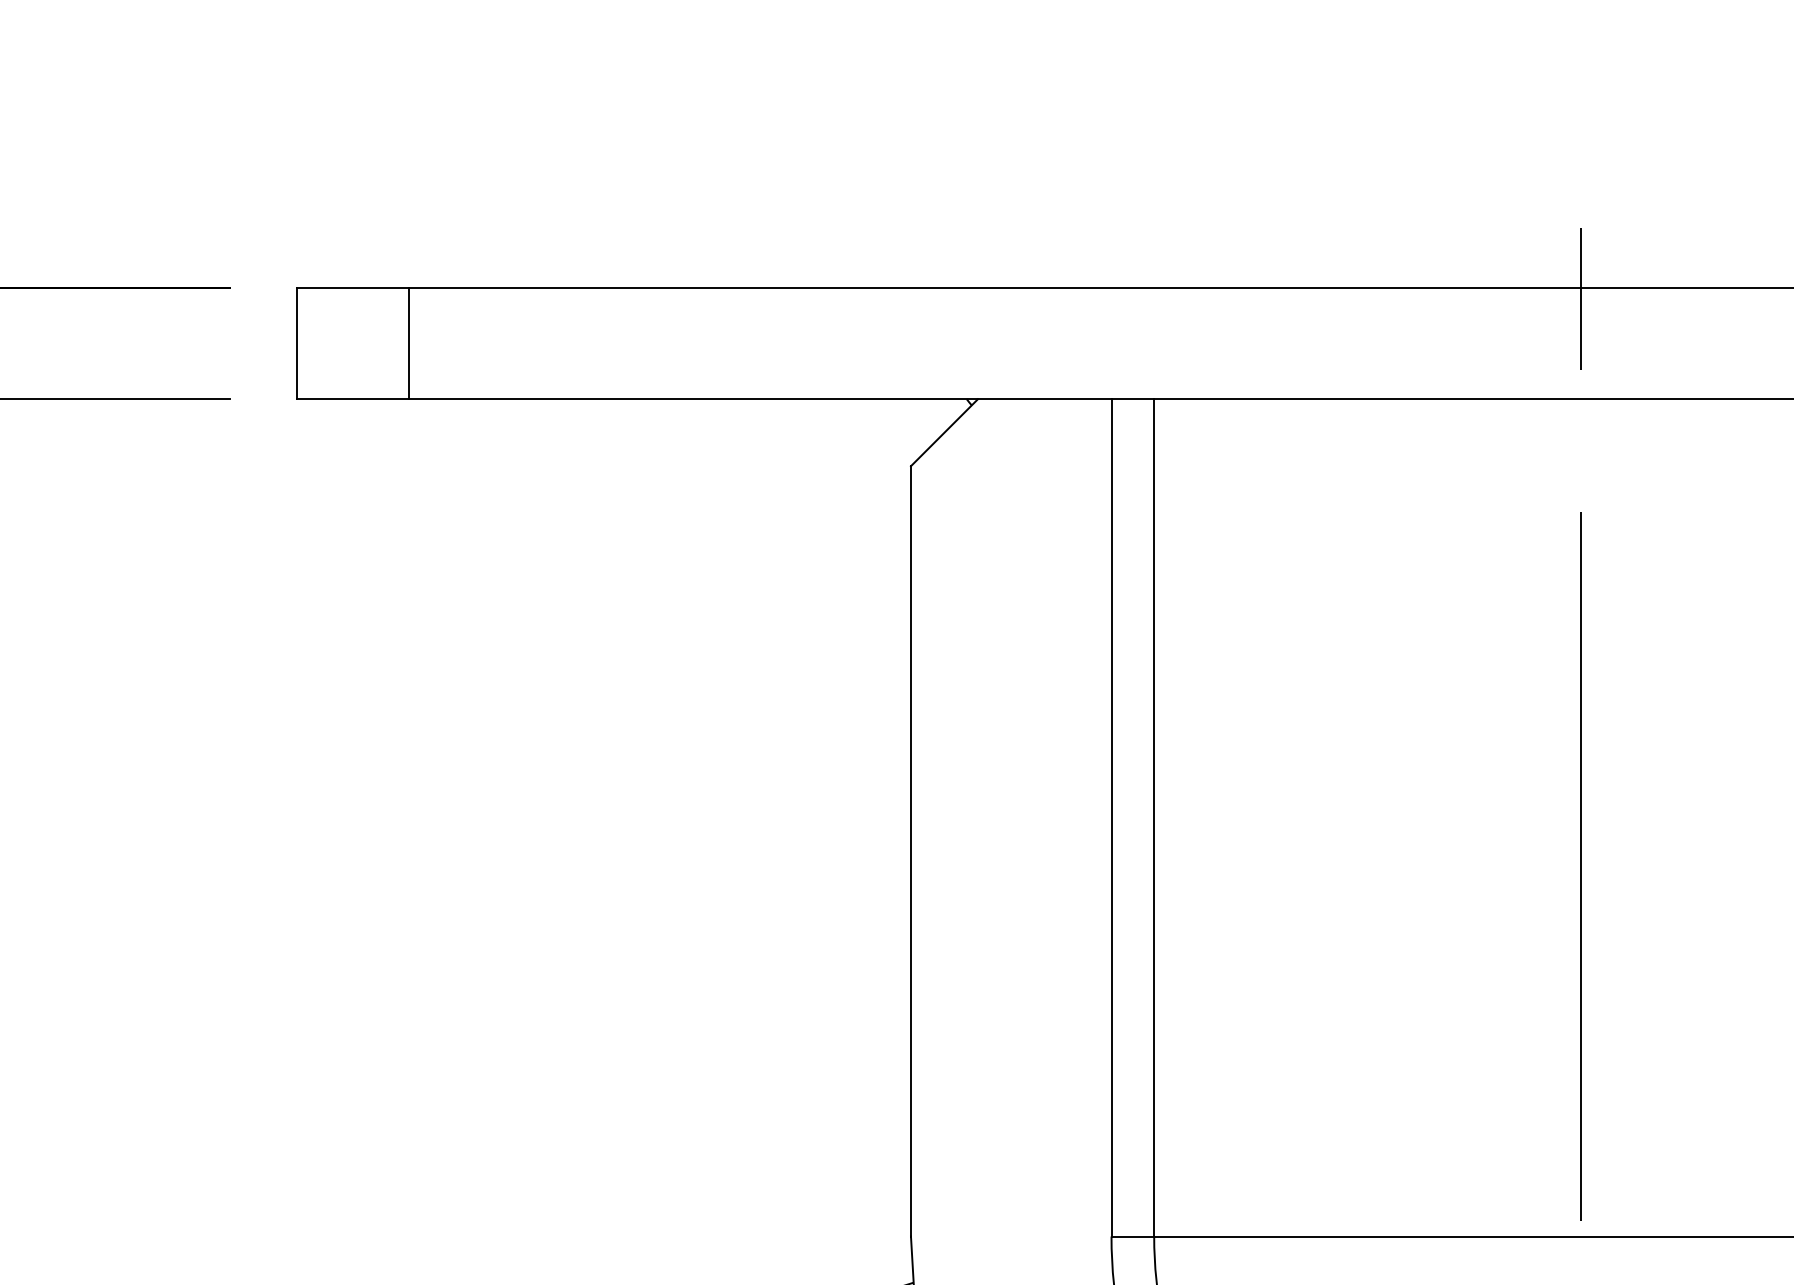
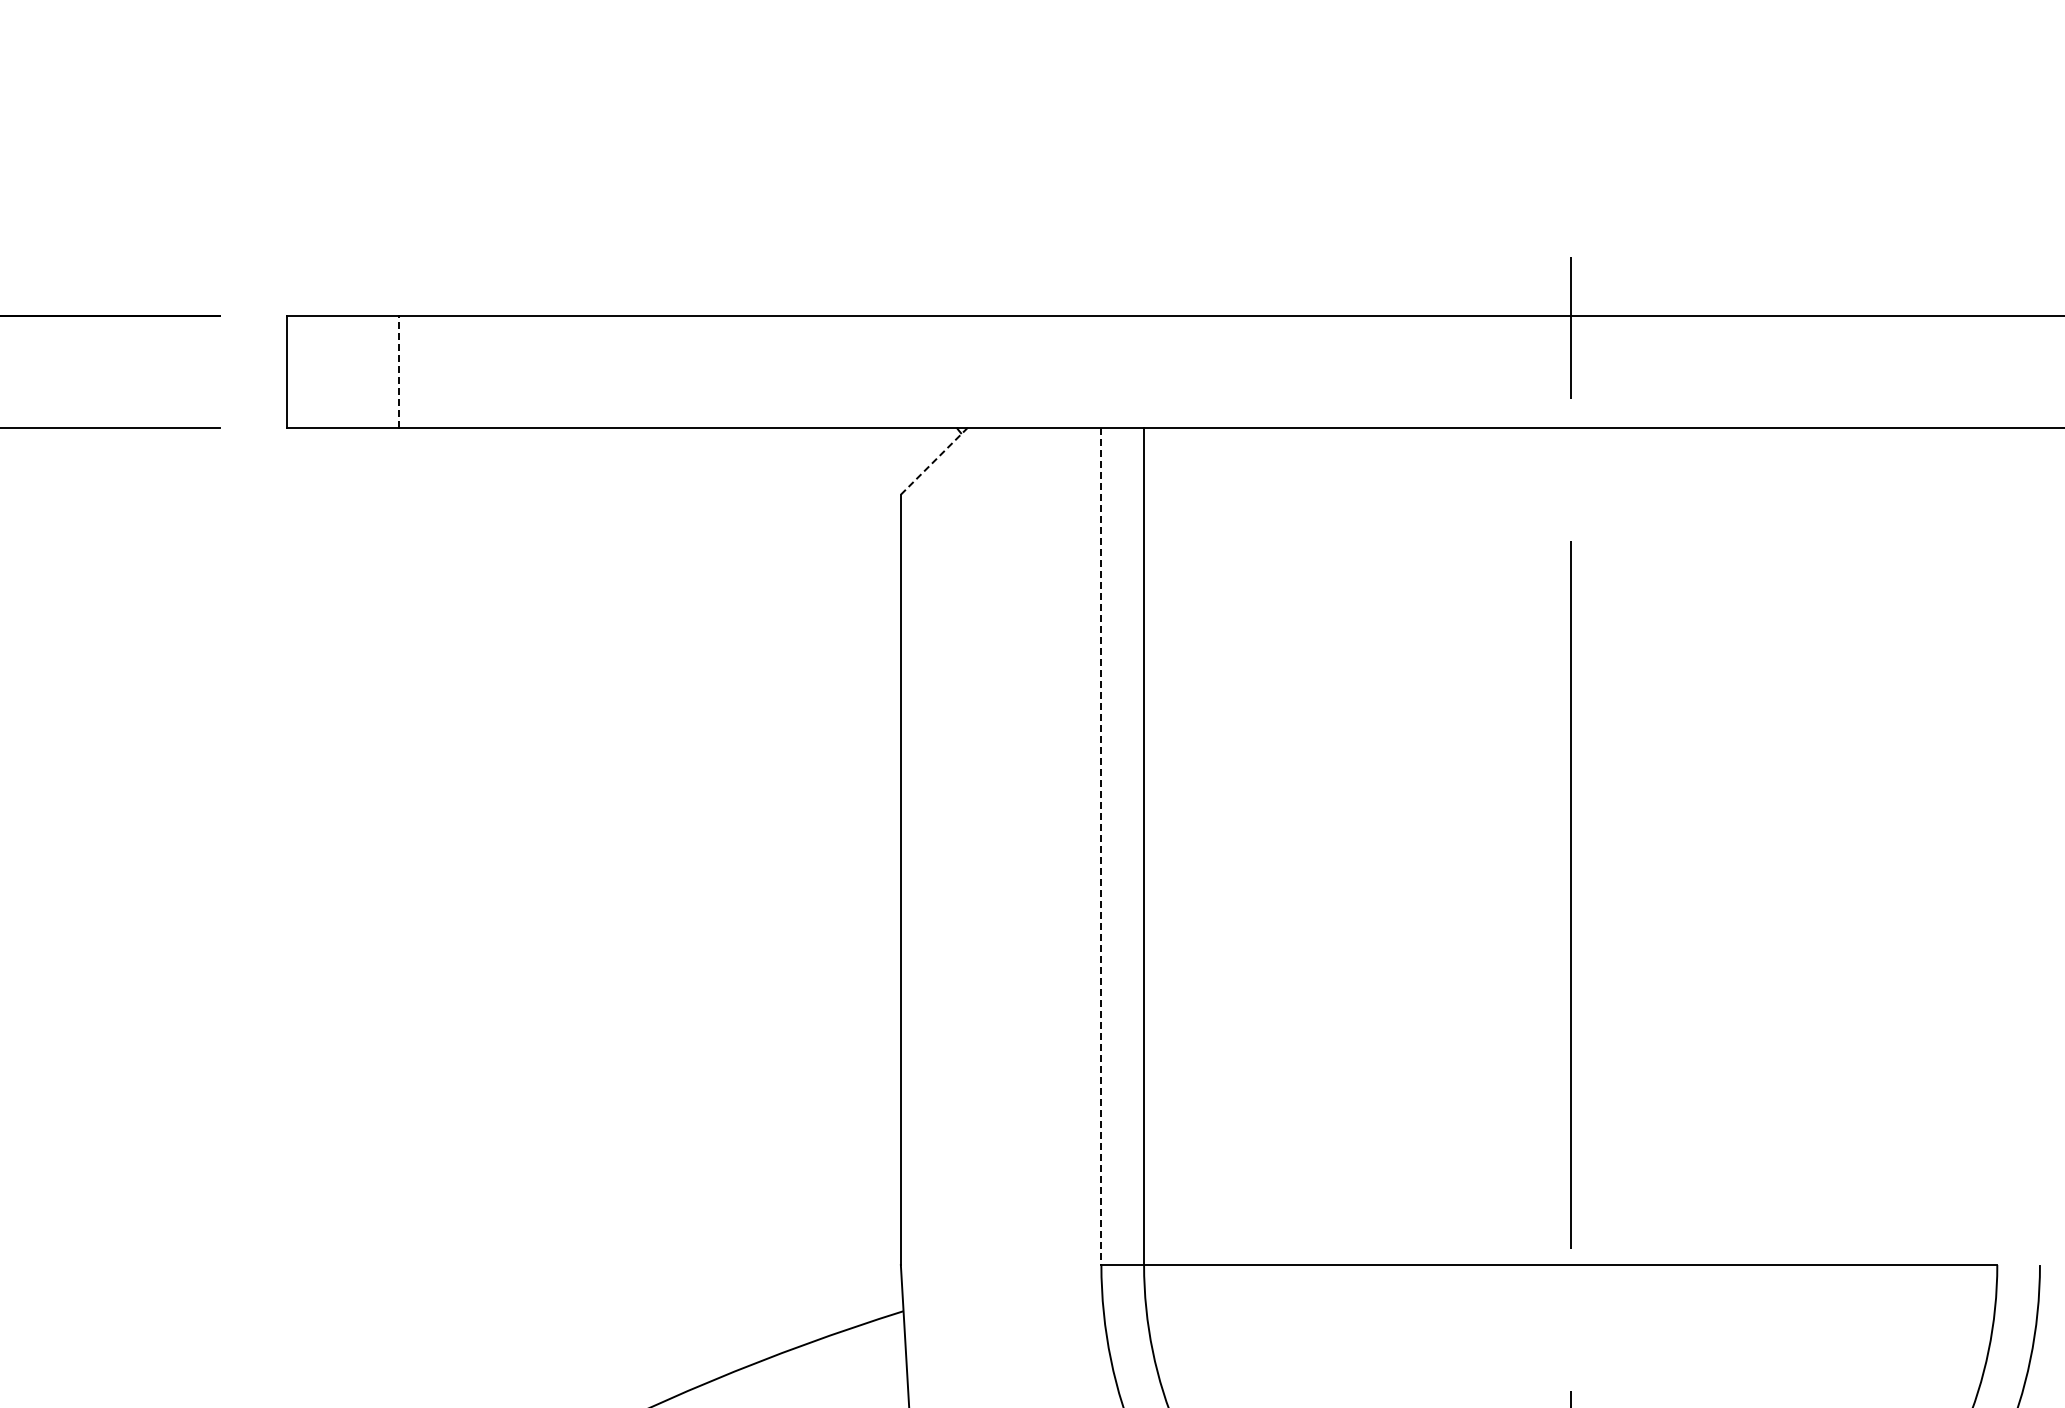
line: (408, 342) -> (398, 371), solid -> dashed
line: (944, 431) -> (934, 460), solid -> dashed
line: (1111, 817) -> (1101, 846), solid -> dashed

